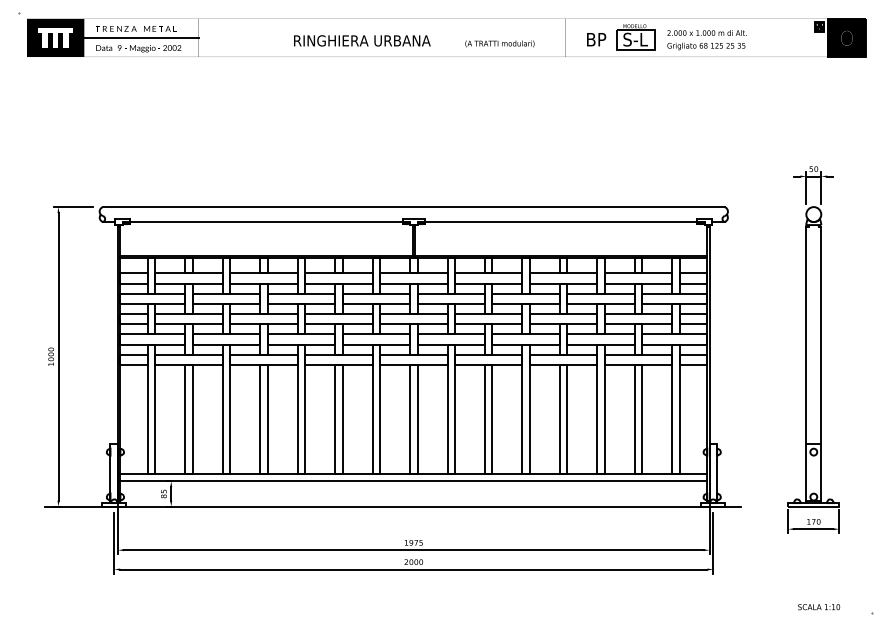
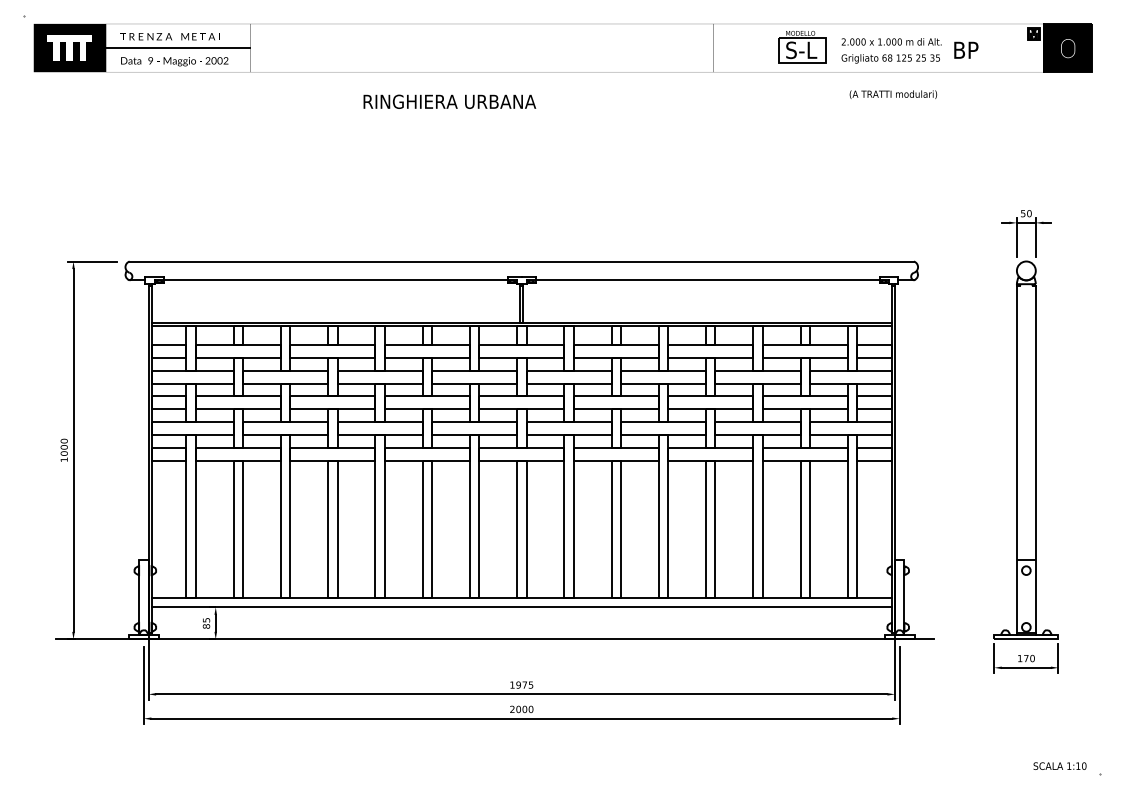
text: (596, 39) -> (966, 49), moved
text: (362, 40) -> (449, 101), moved
text: (500, 43) -> (893, 94), moved
text: (818, 606) -> (1059, 765), moved

